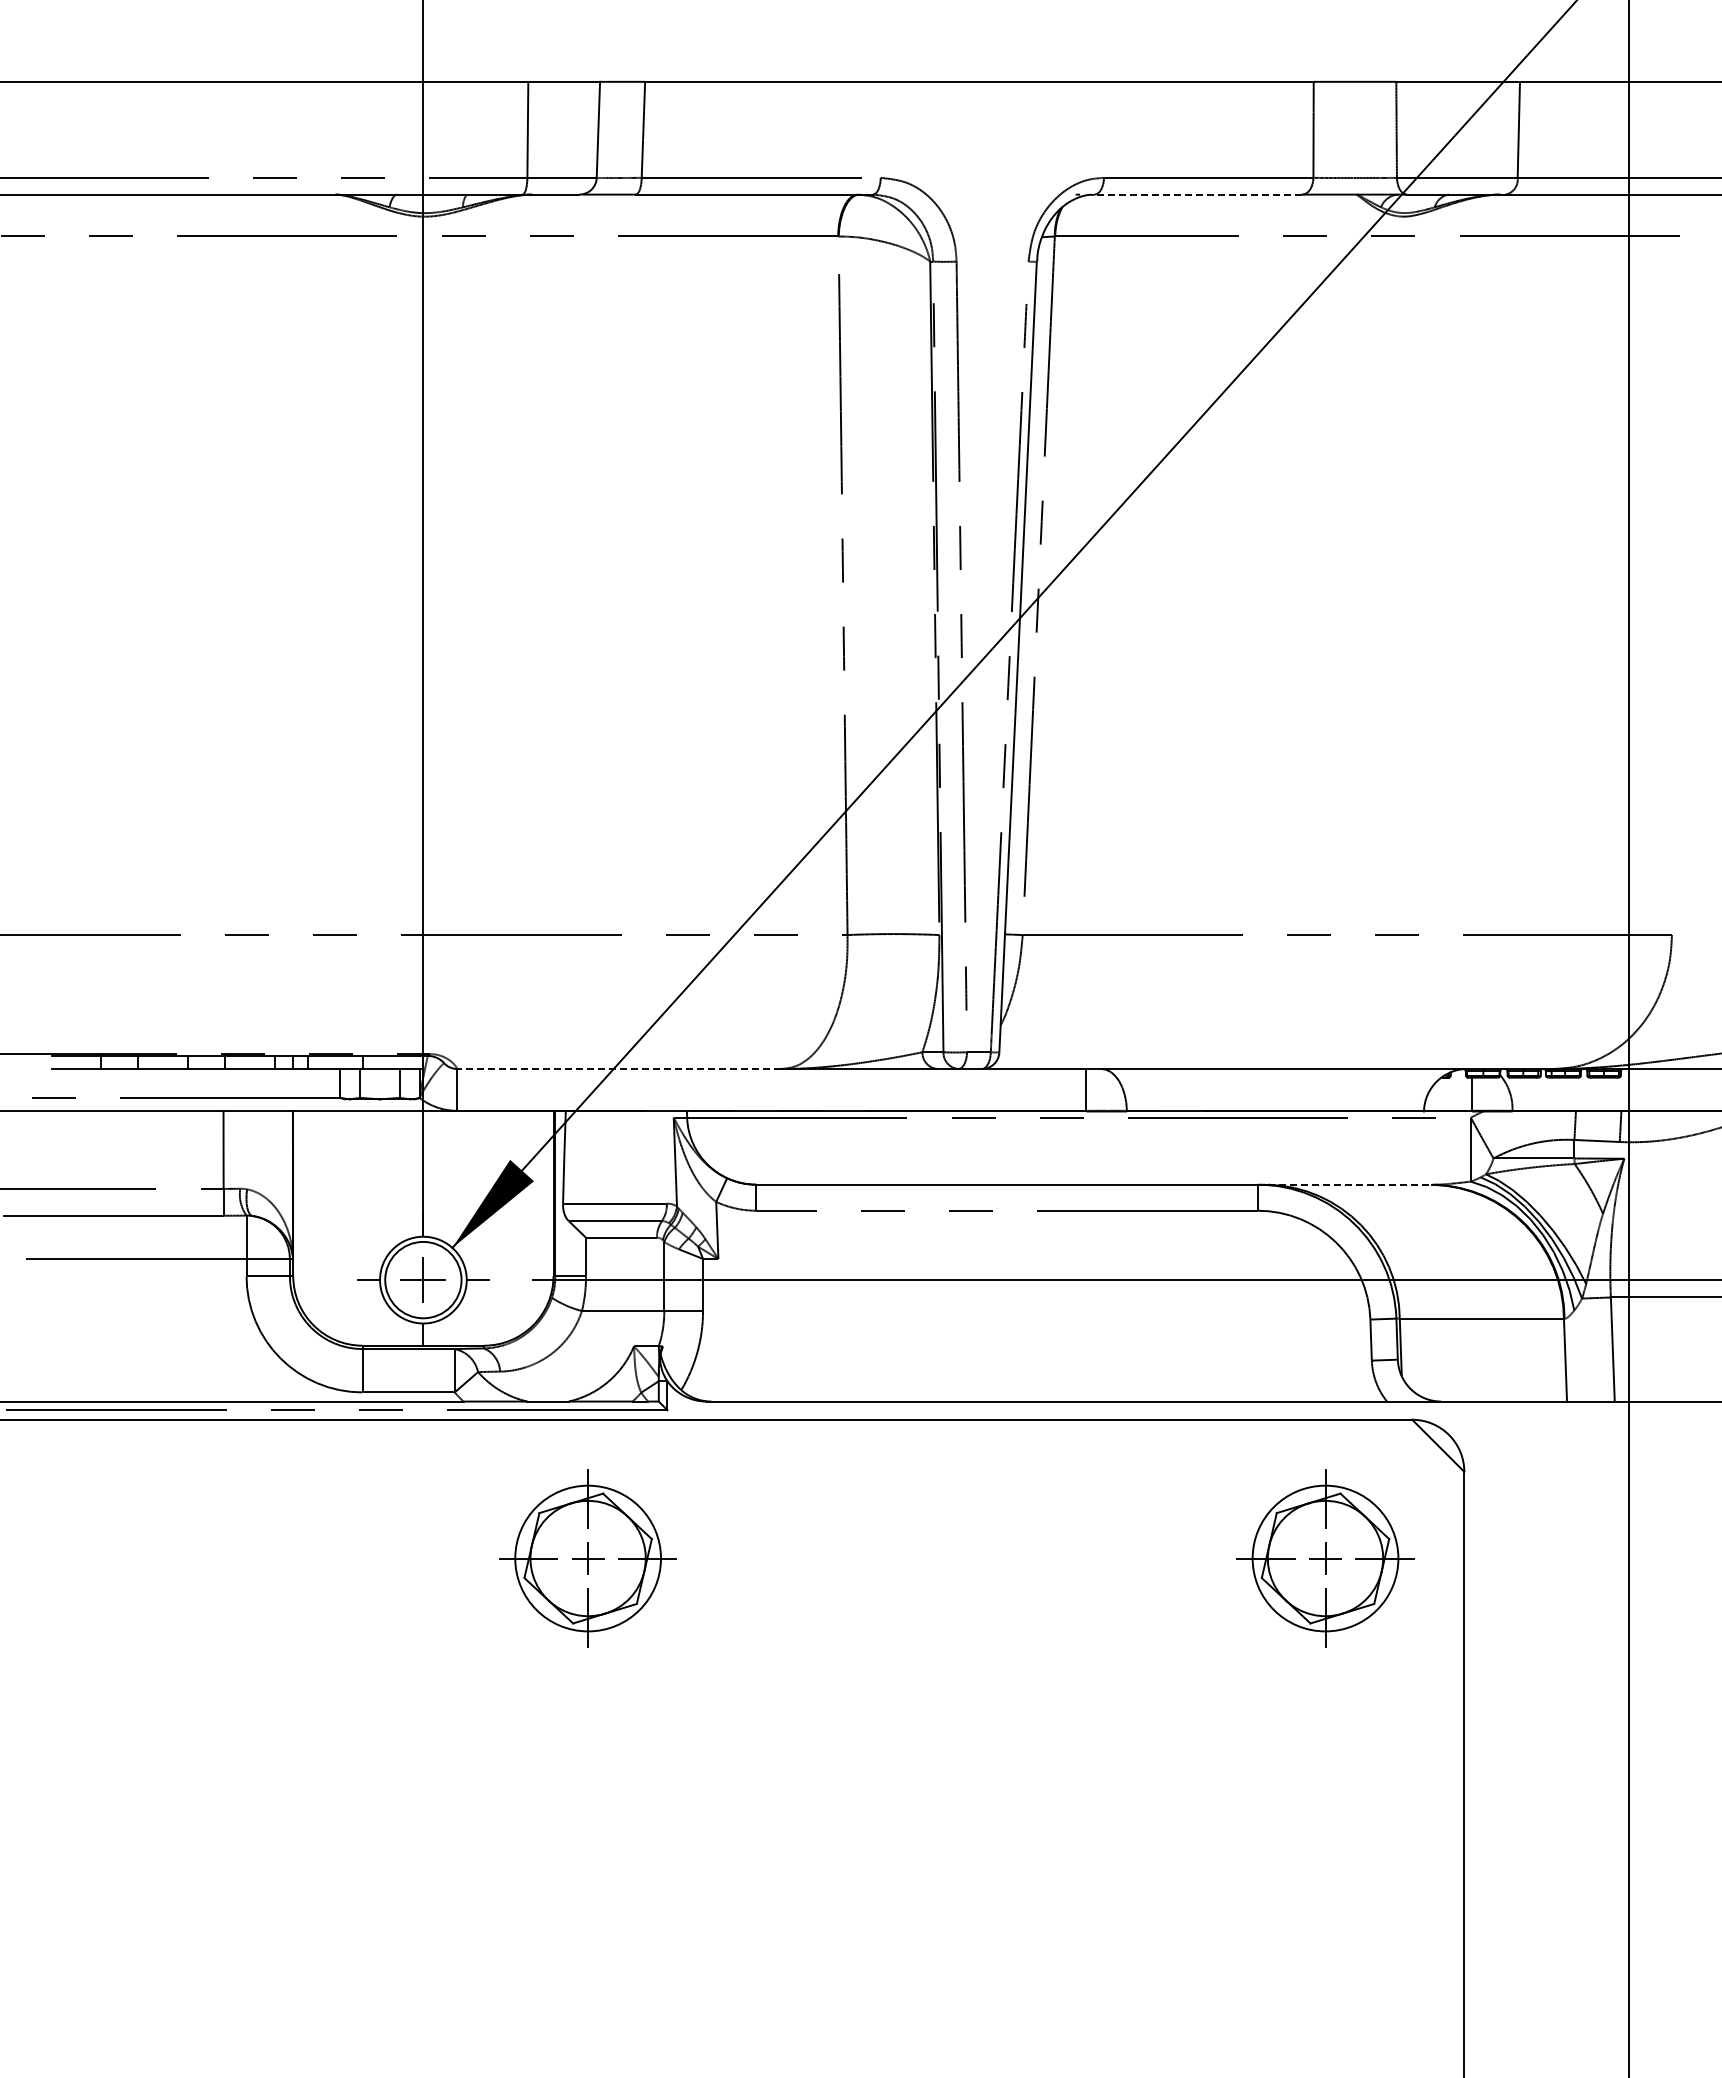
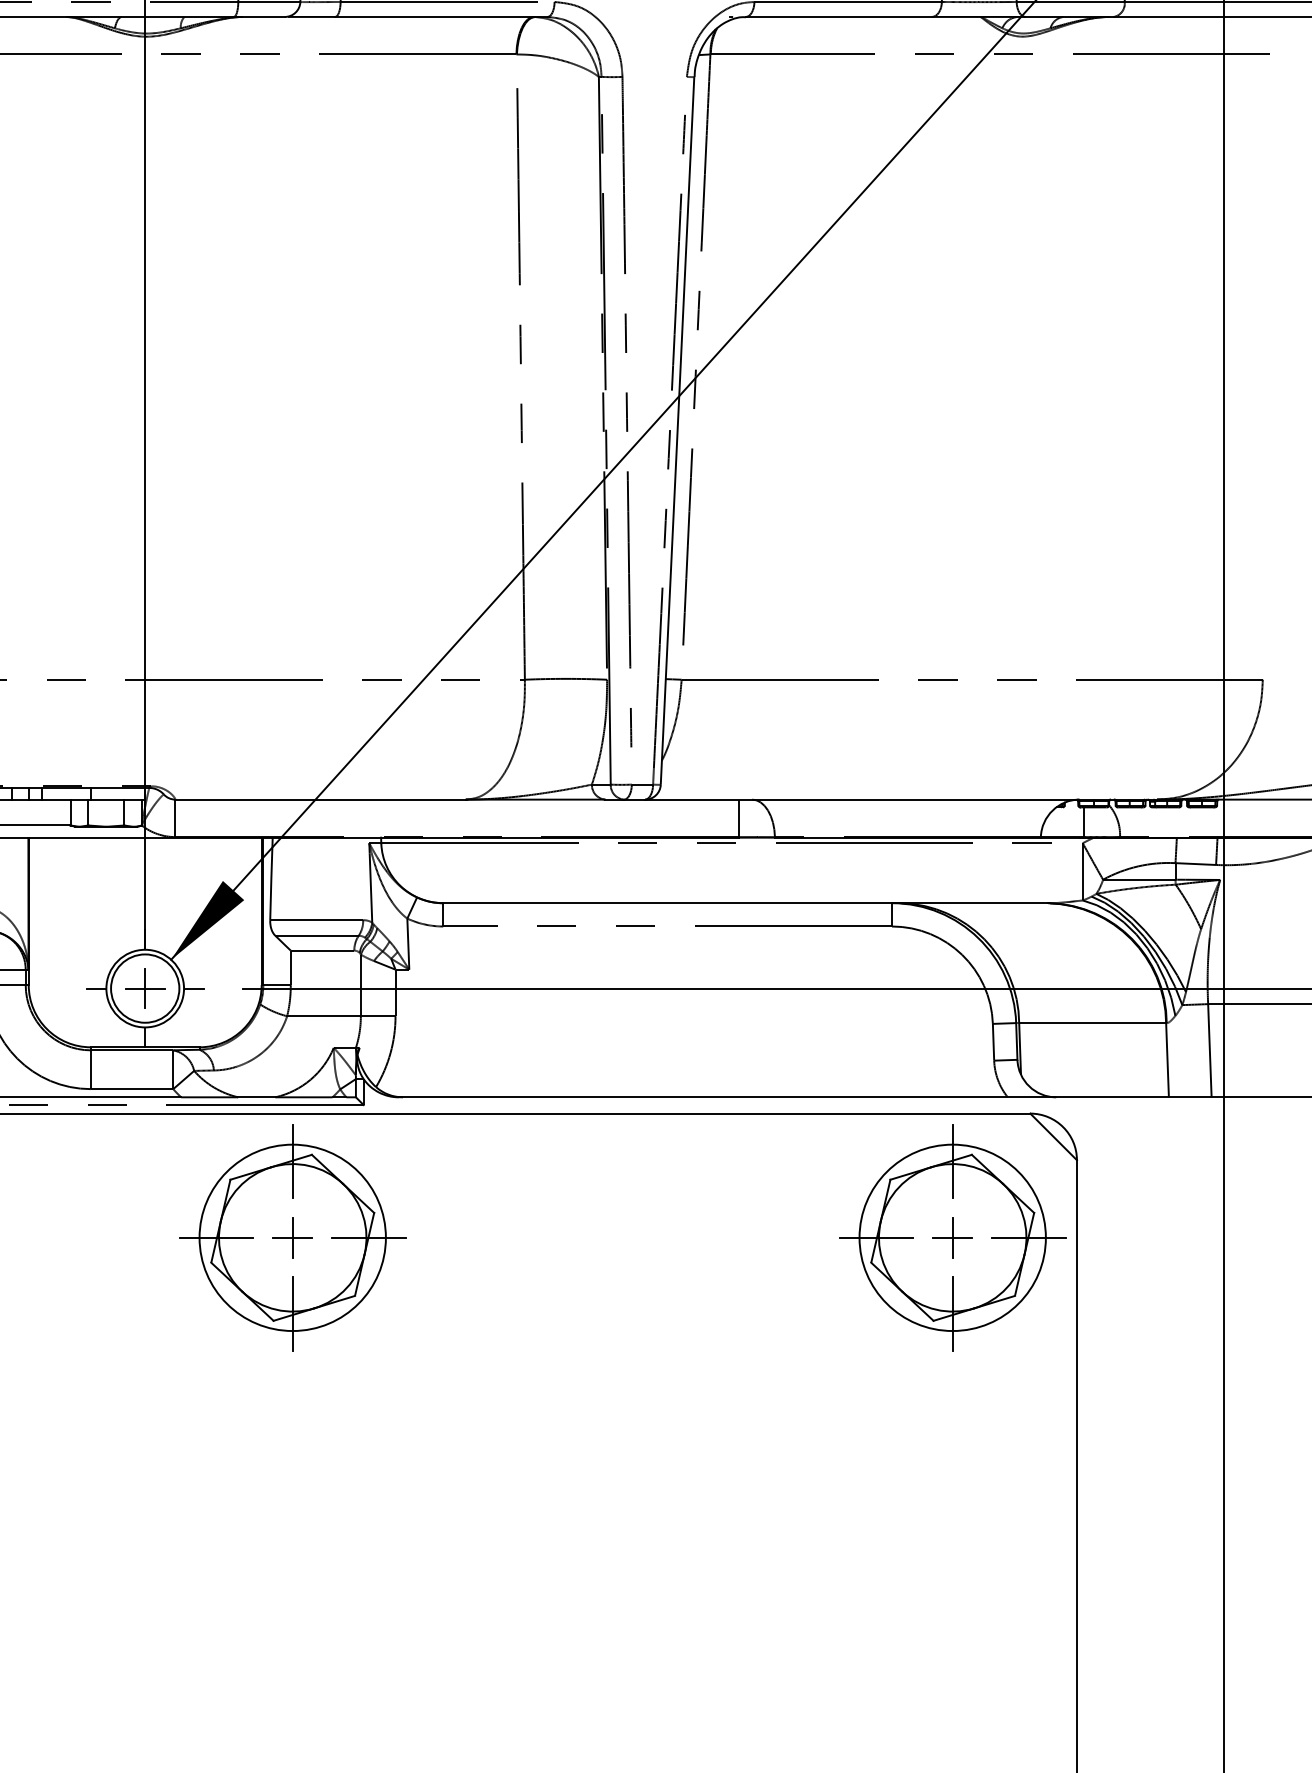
line: (1198, 194) -> (839, 16), dashed -> solid
line: (618, 1068) -> (319, 799), dashed -> solid
line: (1350, 1184) -> (975, 903), dashed -> solid
part: (587, 1558) -> (292, 1237), size x1.43
part: (1325, 1558) -> (952, 1237), size x1.43

